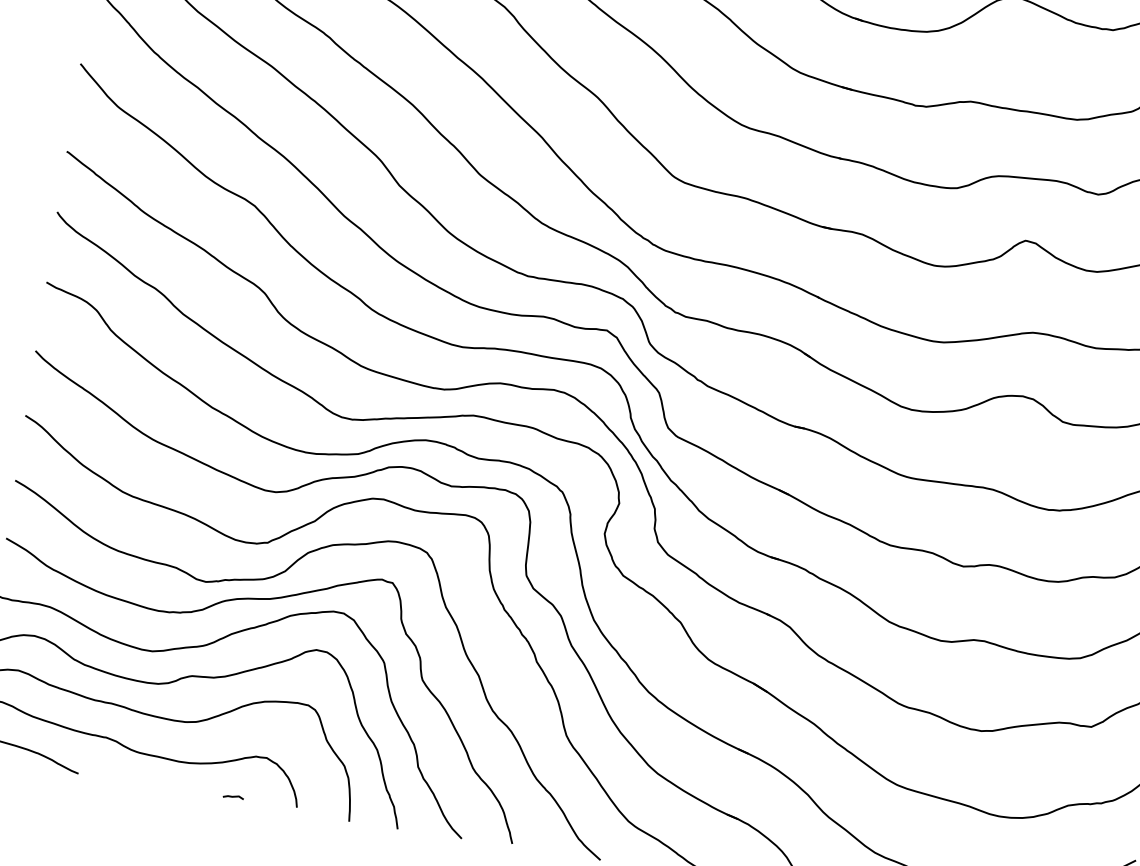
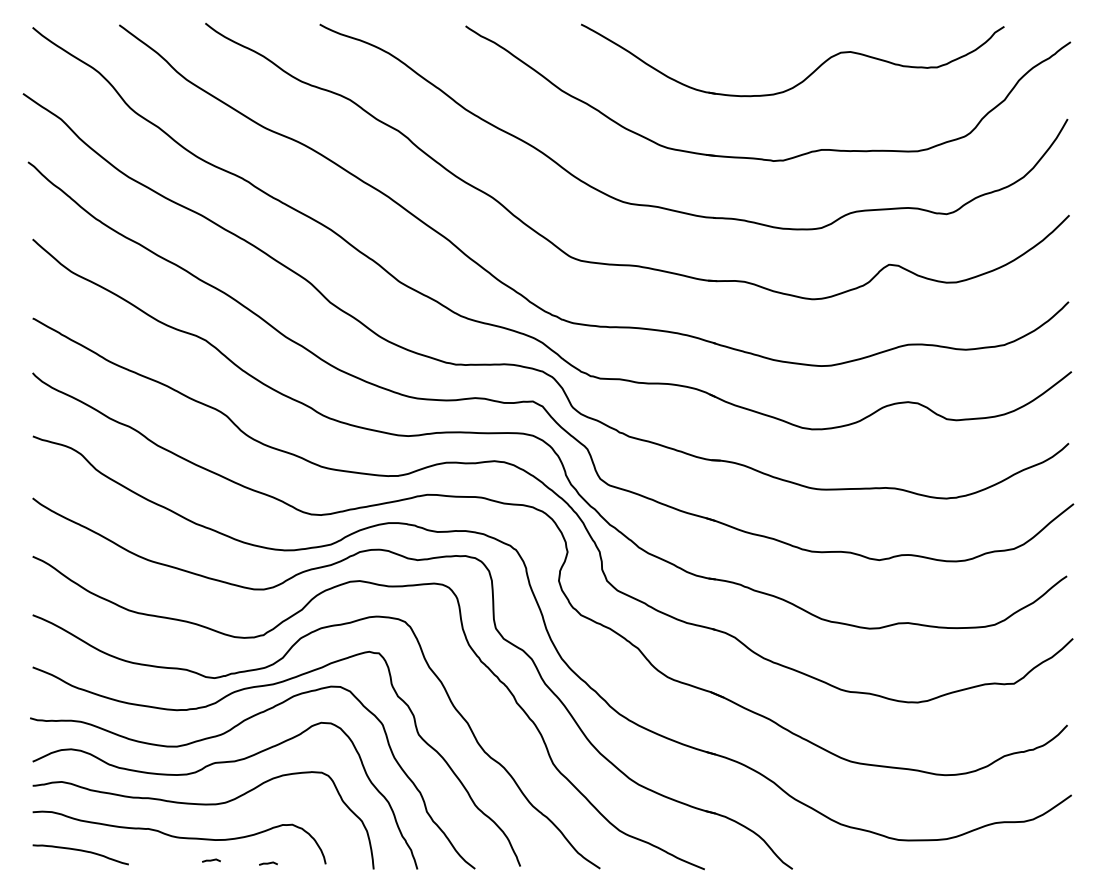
line: (170, 783) -> (211, 860), added

